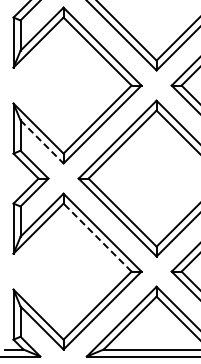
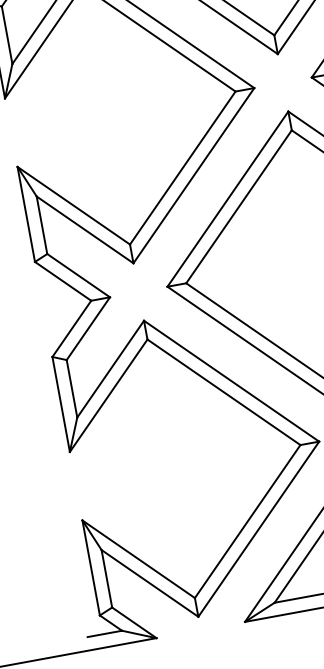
line: (42, 142) -> (86, 230), dashed -> solid
line: (97, 237) -> (223, 392), dashed -> solid

